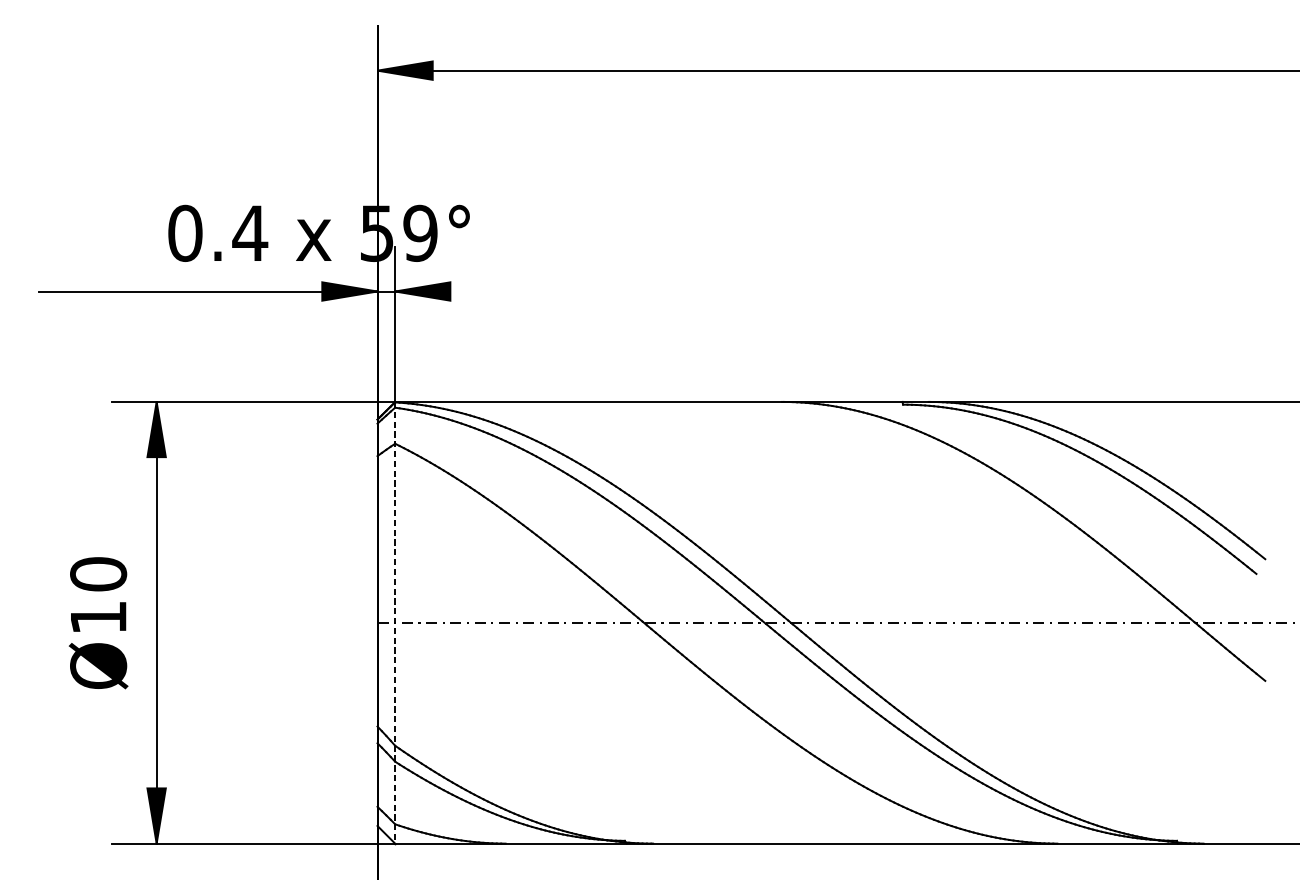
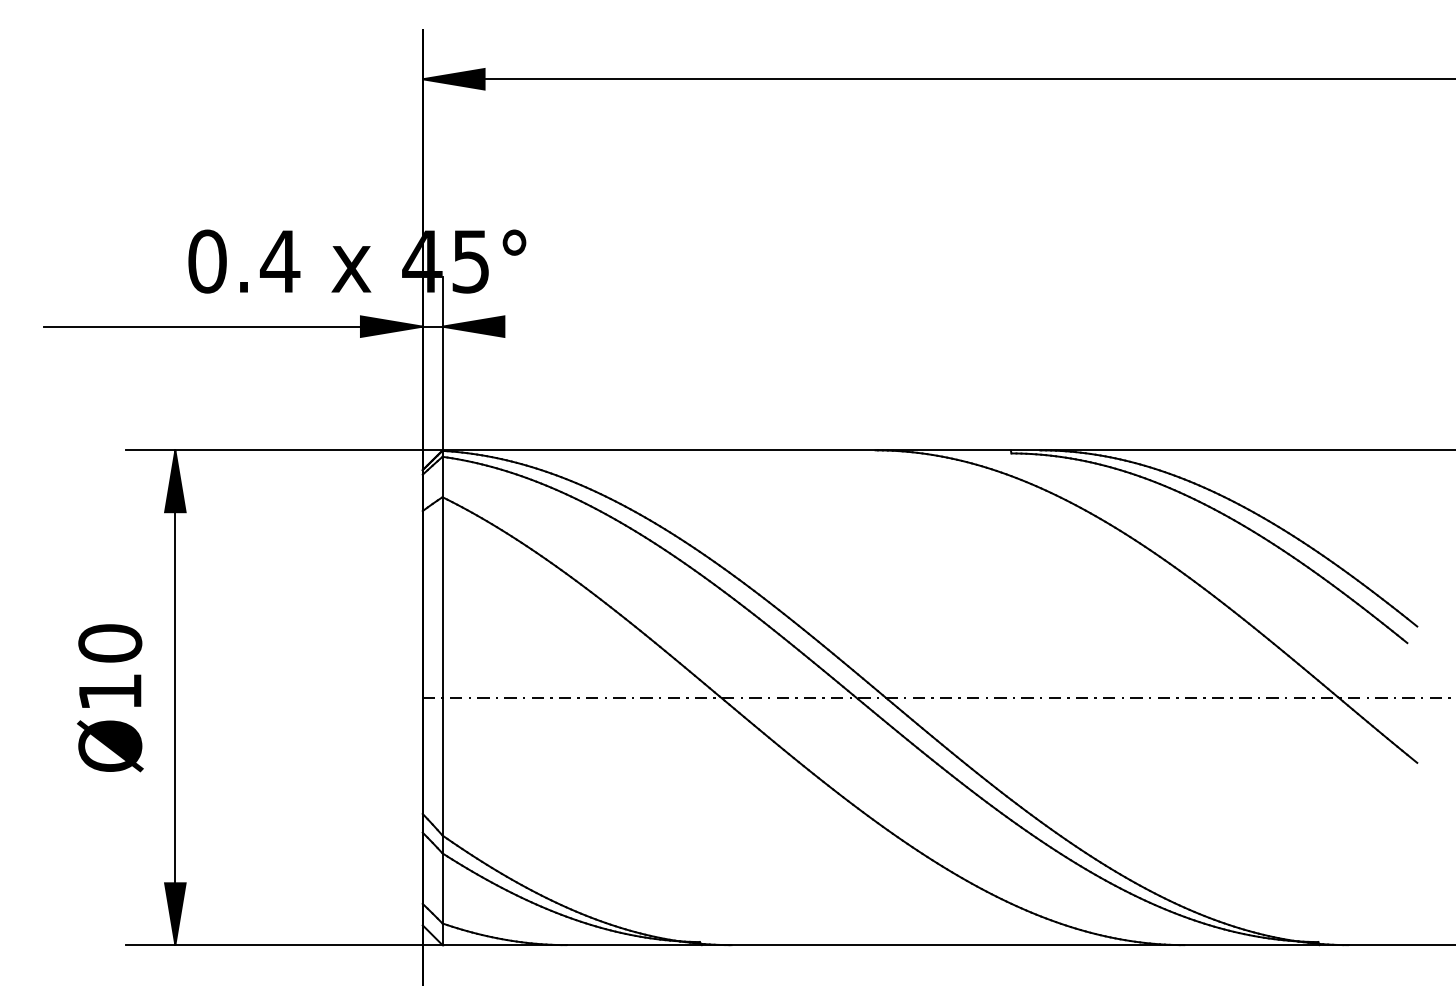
text: (397, 233) -> (445, 261), 59° -> 45°
line: (395, 623) -> (442, 698), dashed -> solid

